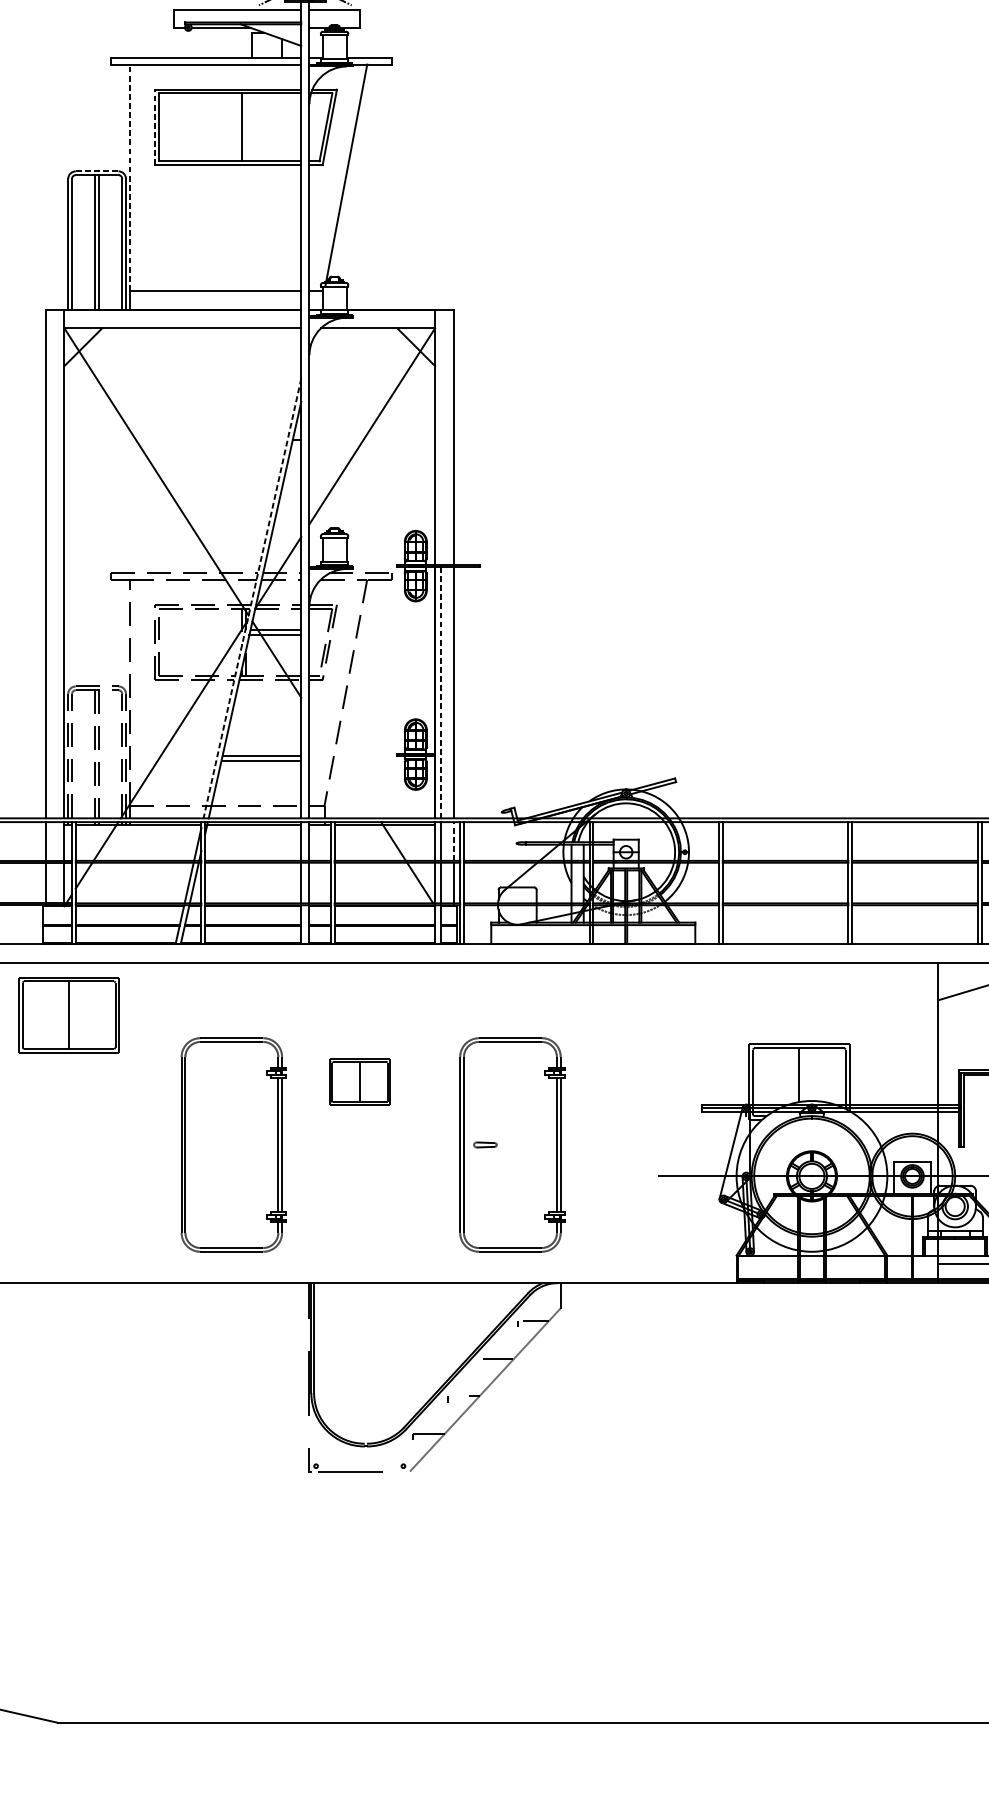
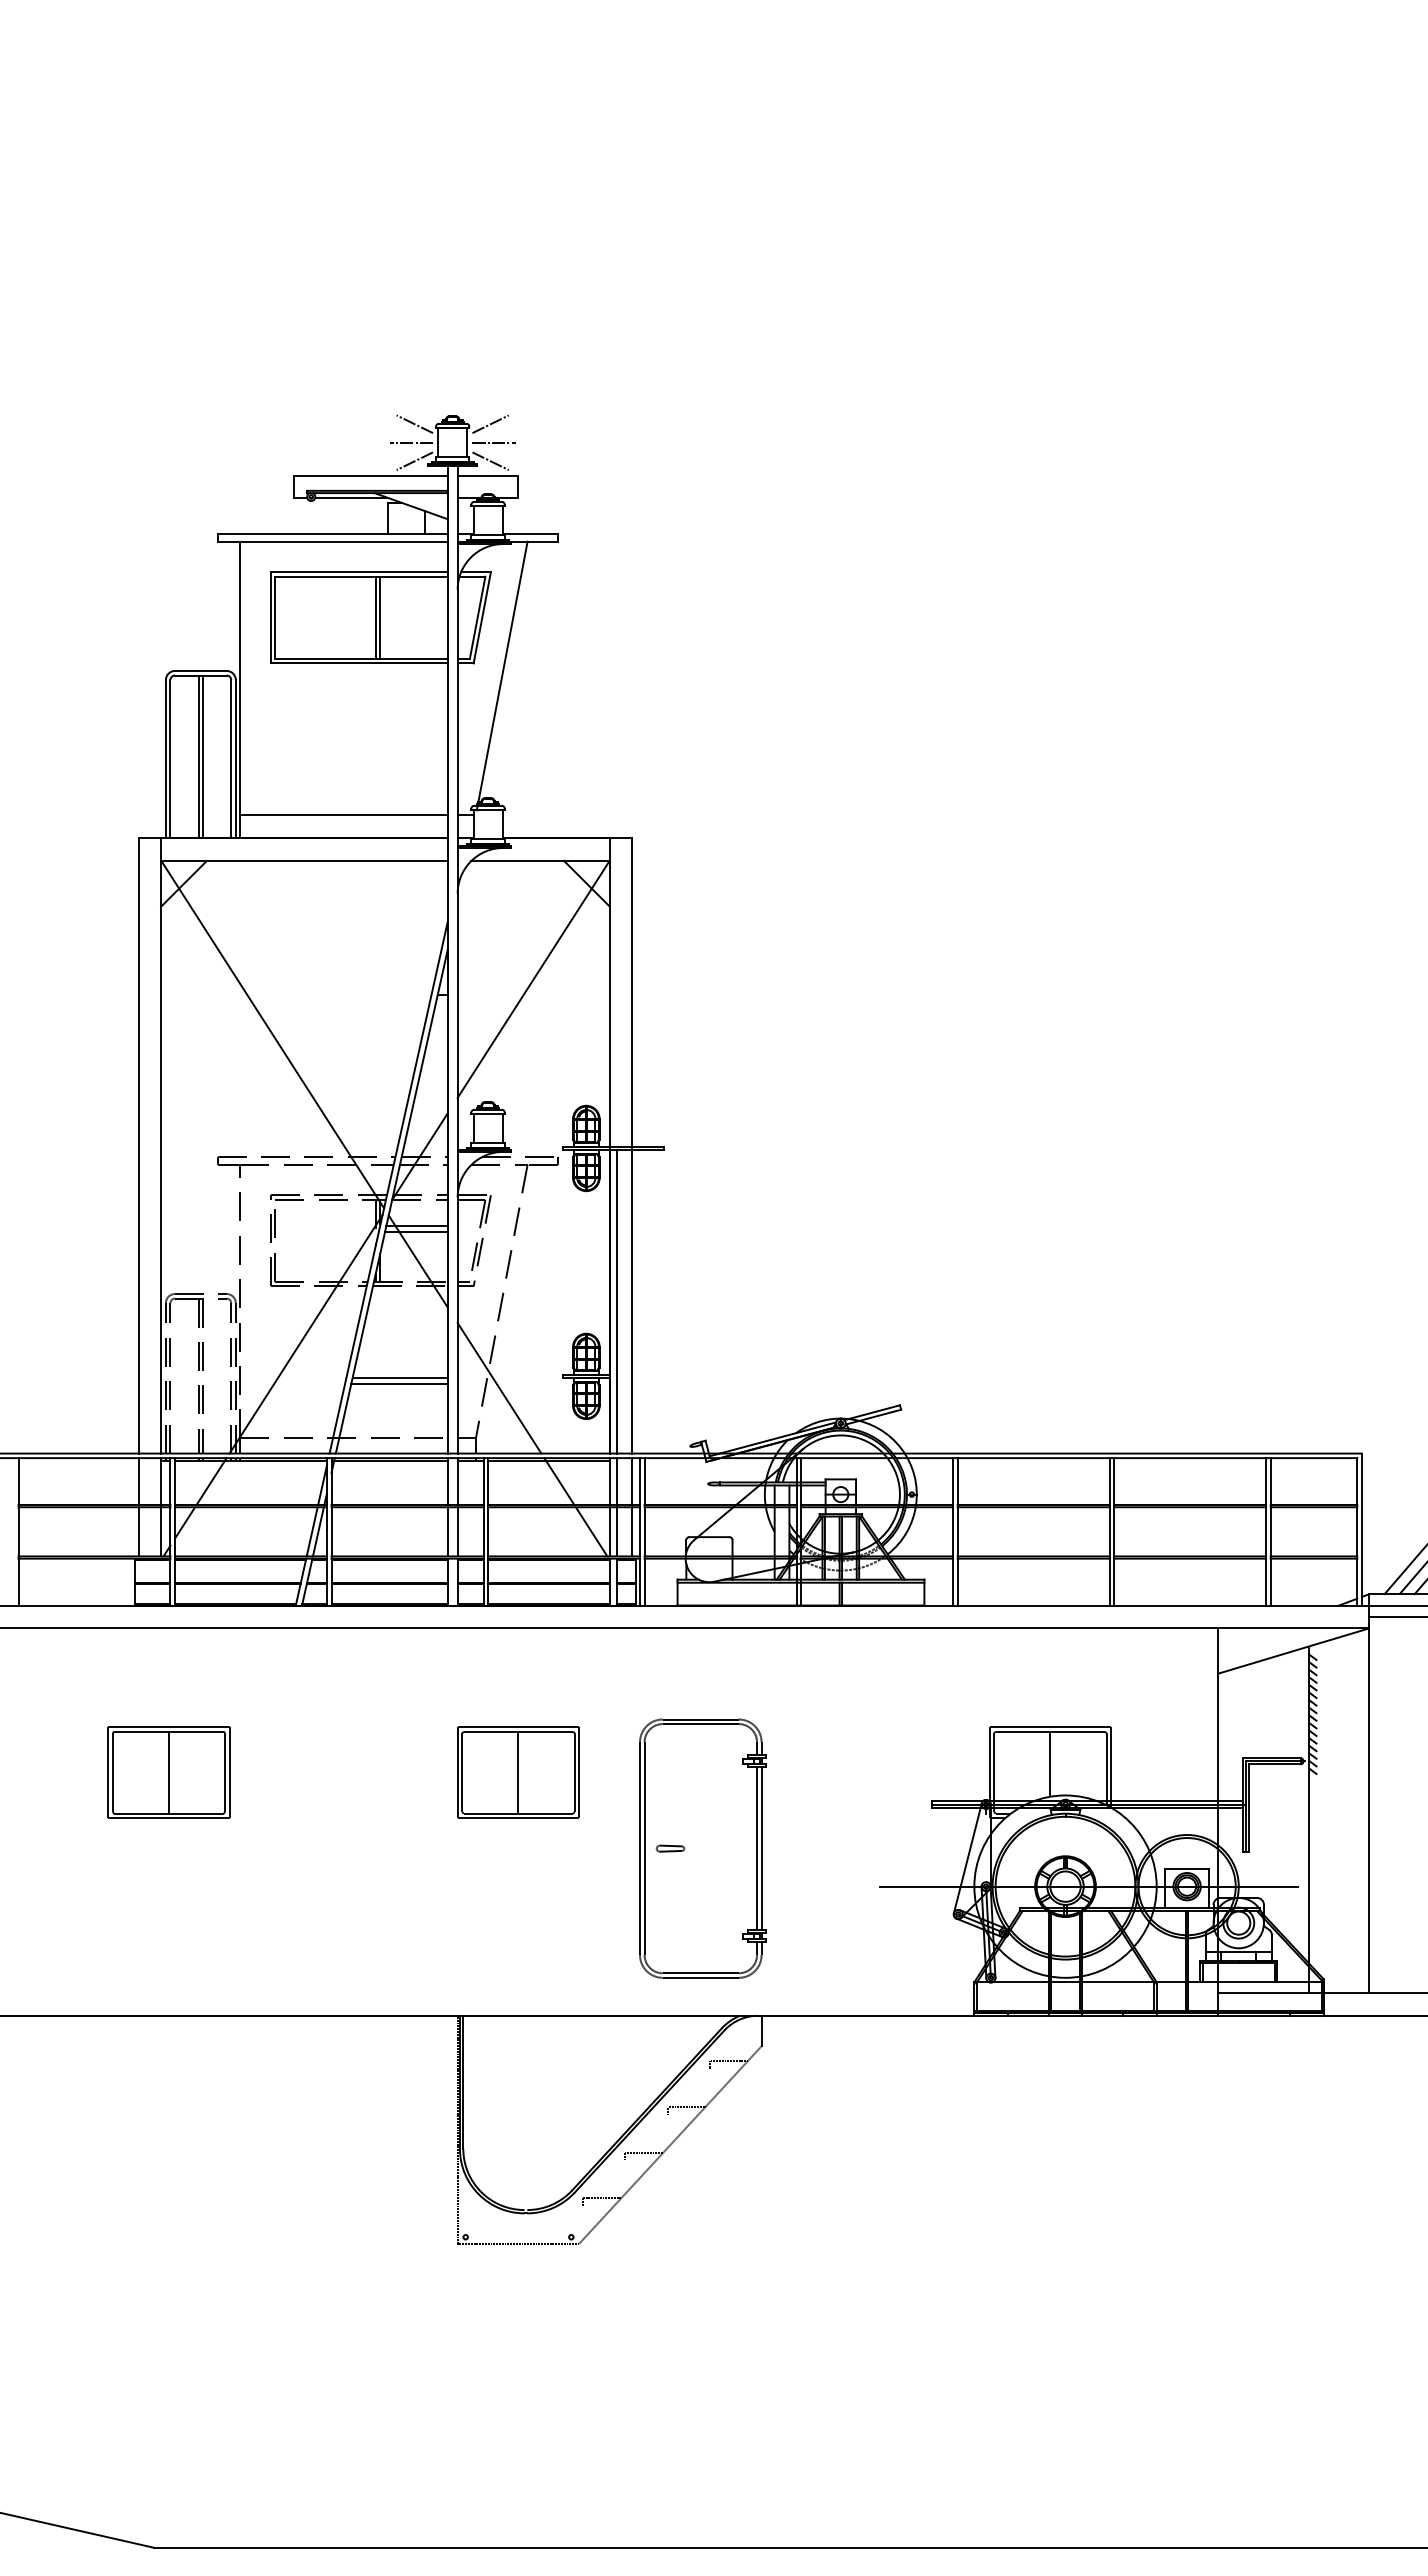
line: (154, 127) -> (270, 617), dashed -> solid
line: (245, 127) -> (380, 617), added
line: (96, 170) -> (200, 670), dashed -> solid
line: (129, 177) -> (240, 678), dashed -> solid
line: (252, 599) -> (388, 1188), dashed -> solid
line: (441, 692) -> (617, 1301), dashed -> solid
line: (344, 763) -> (499, 1387), added
line: (453, 841) -> (632, 1481), dashed -> solid
part: (68, 1015) -> (168, 1772), moved
part: (359, 1082) -> (518, 1772), size x1.67
part: (233, 1144) -> (365, 1848), removed

